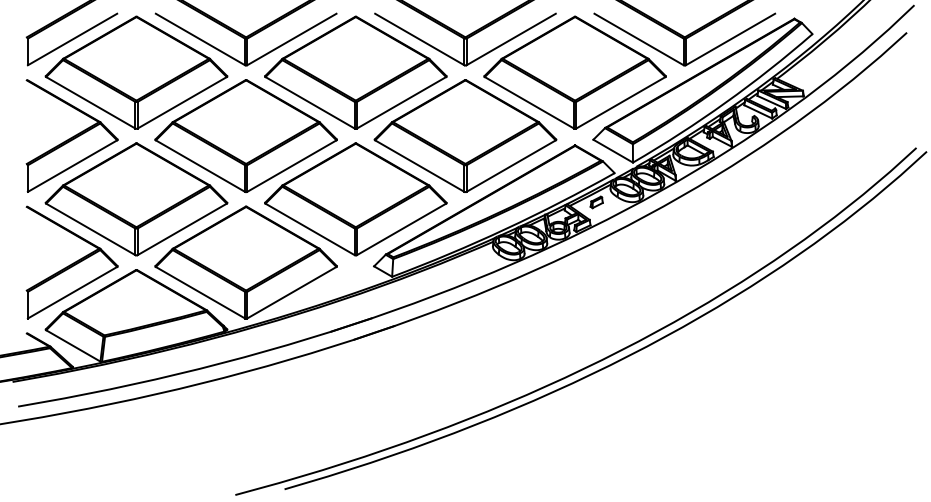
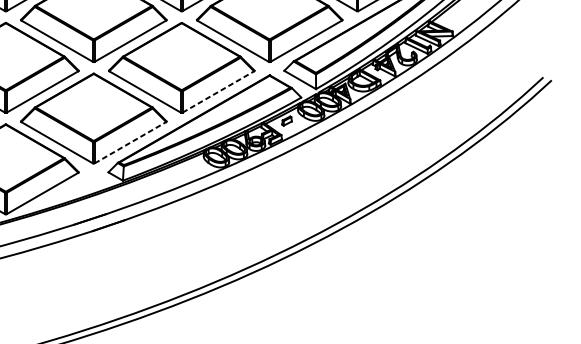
line: (511, 166) -> (218, 92), solid -> dashed
line: (401, 229) -> (130, 142), solid -> dashed

